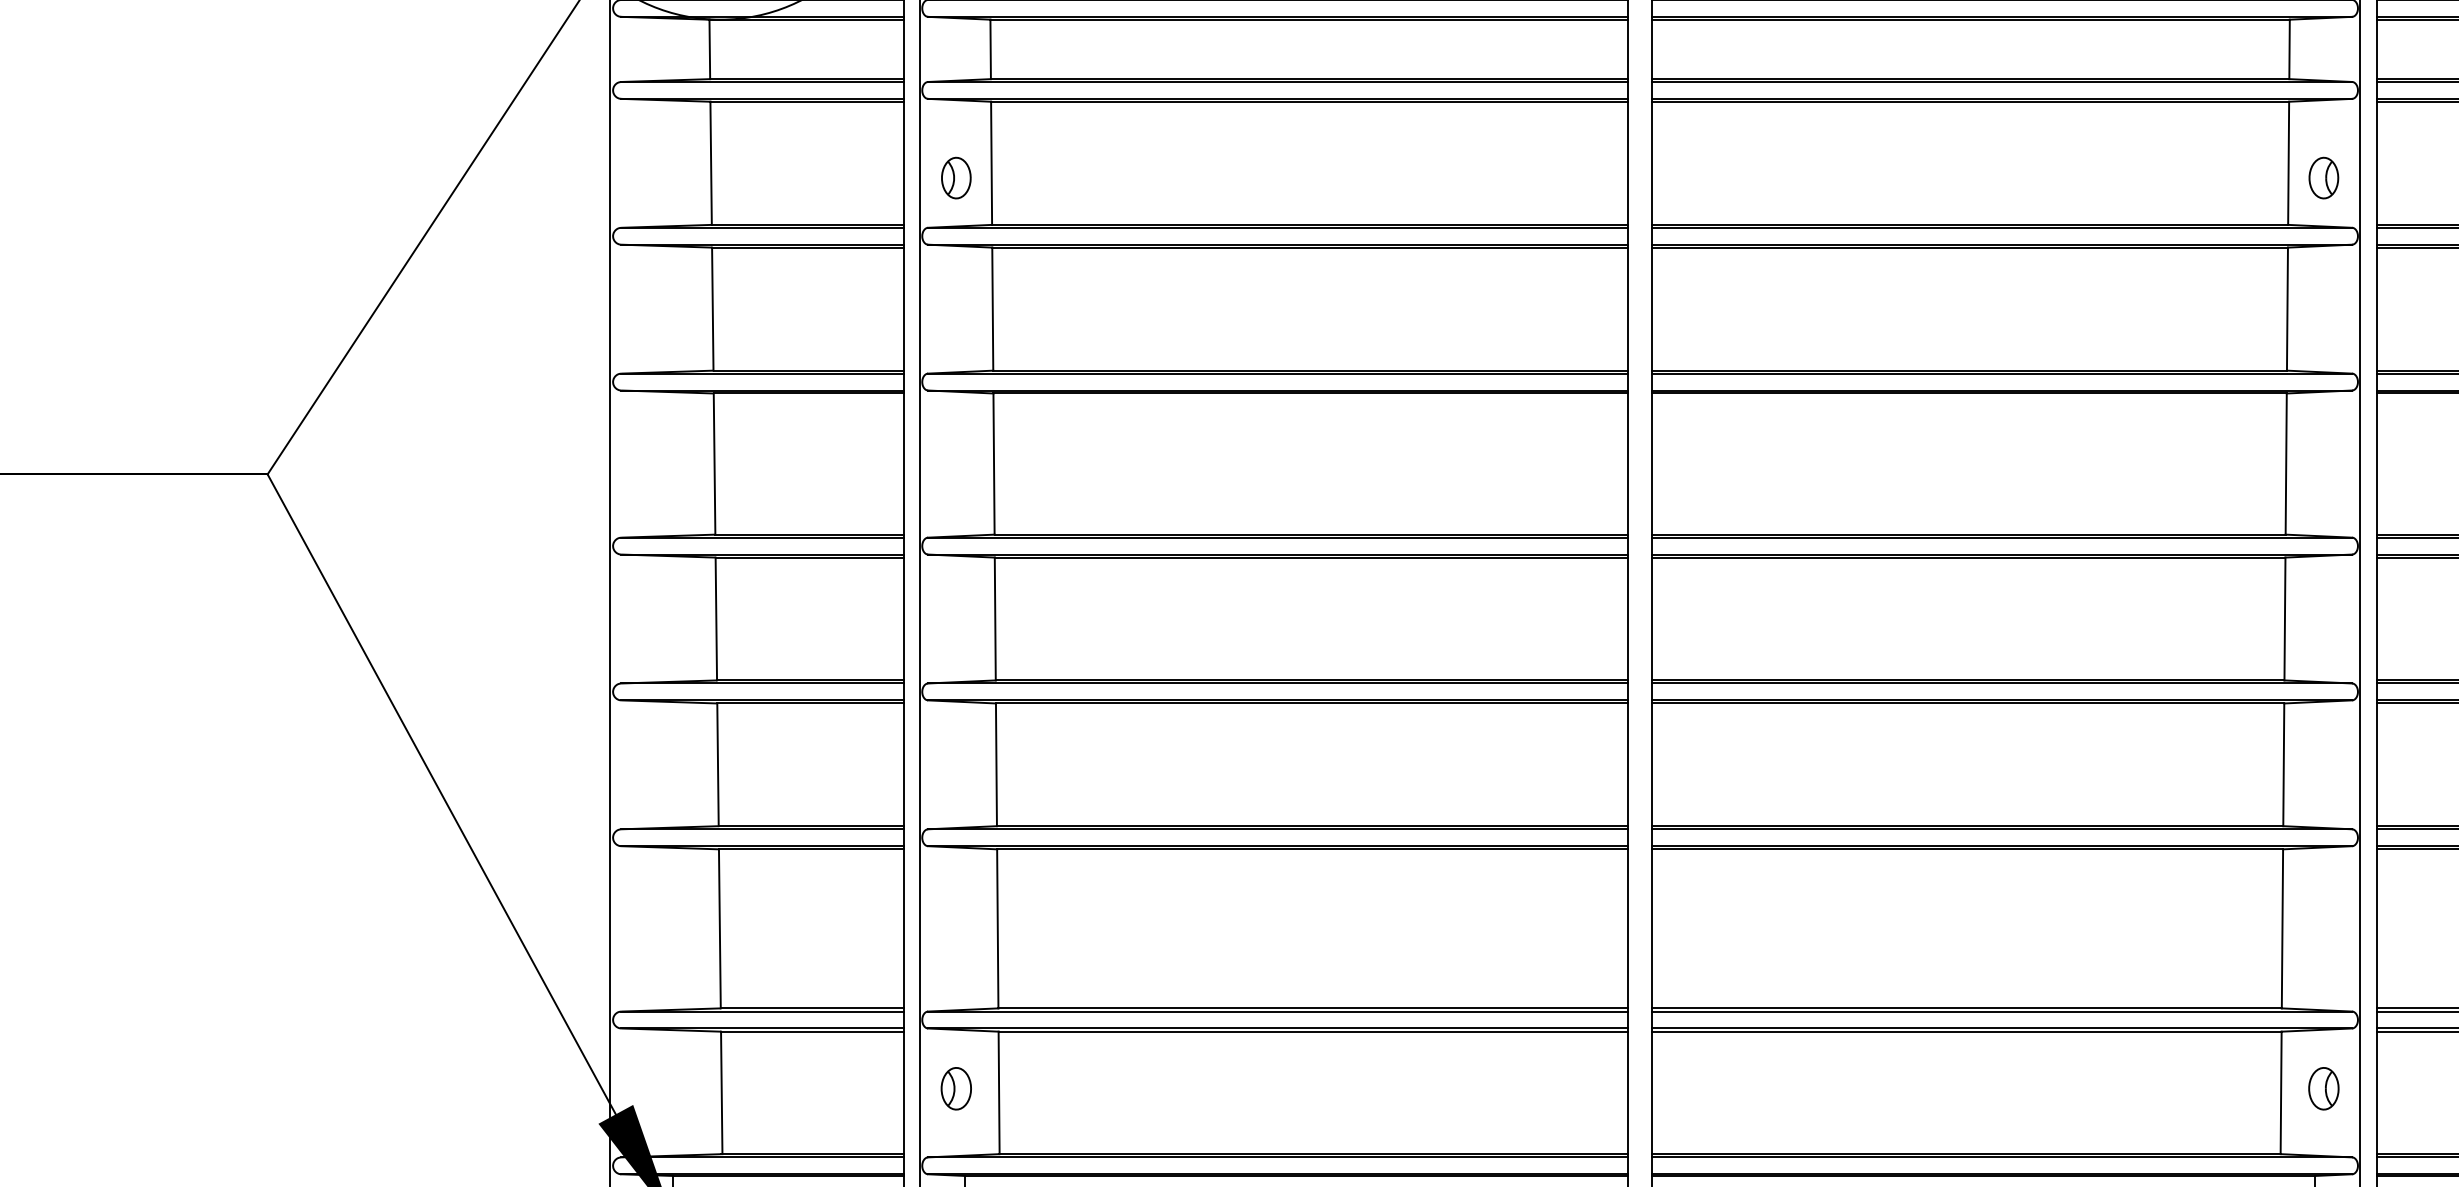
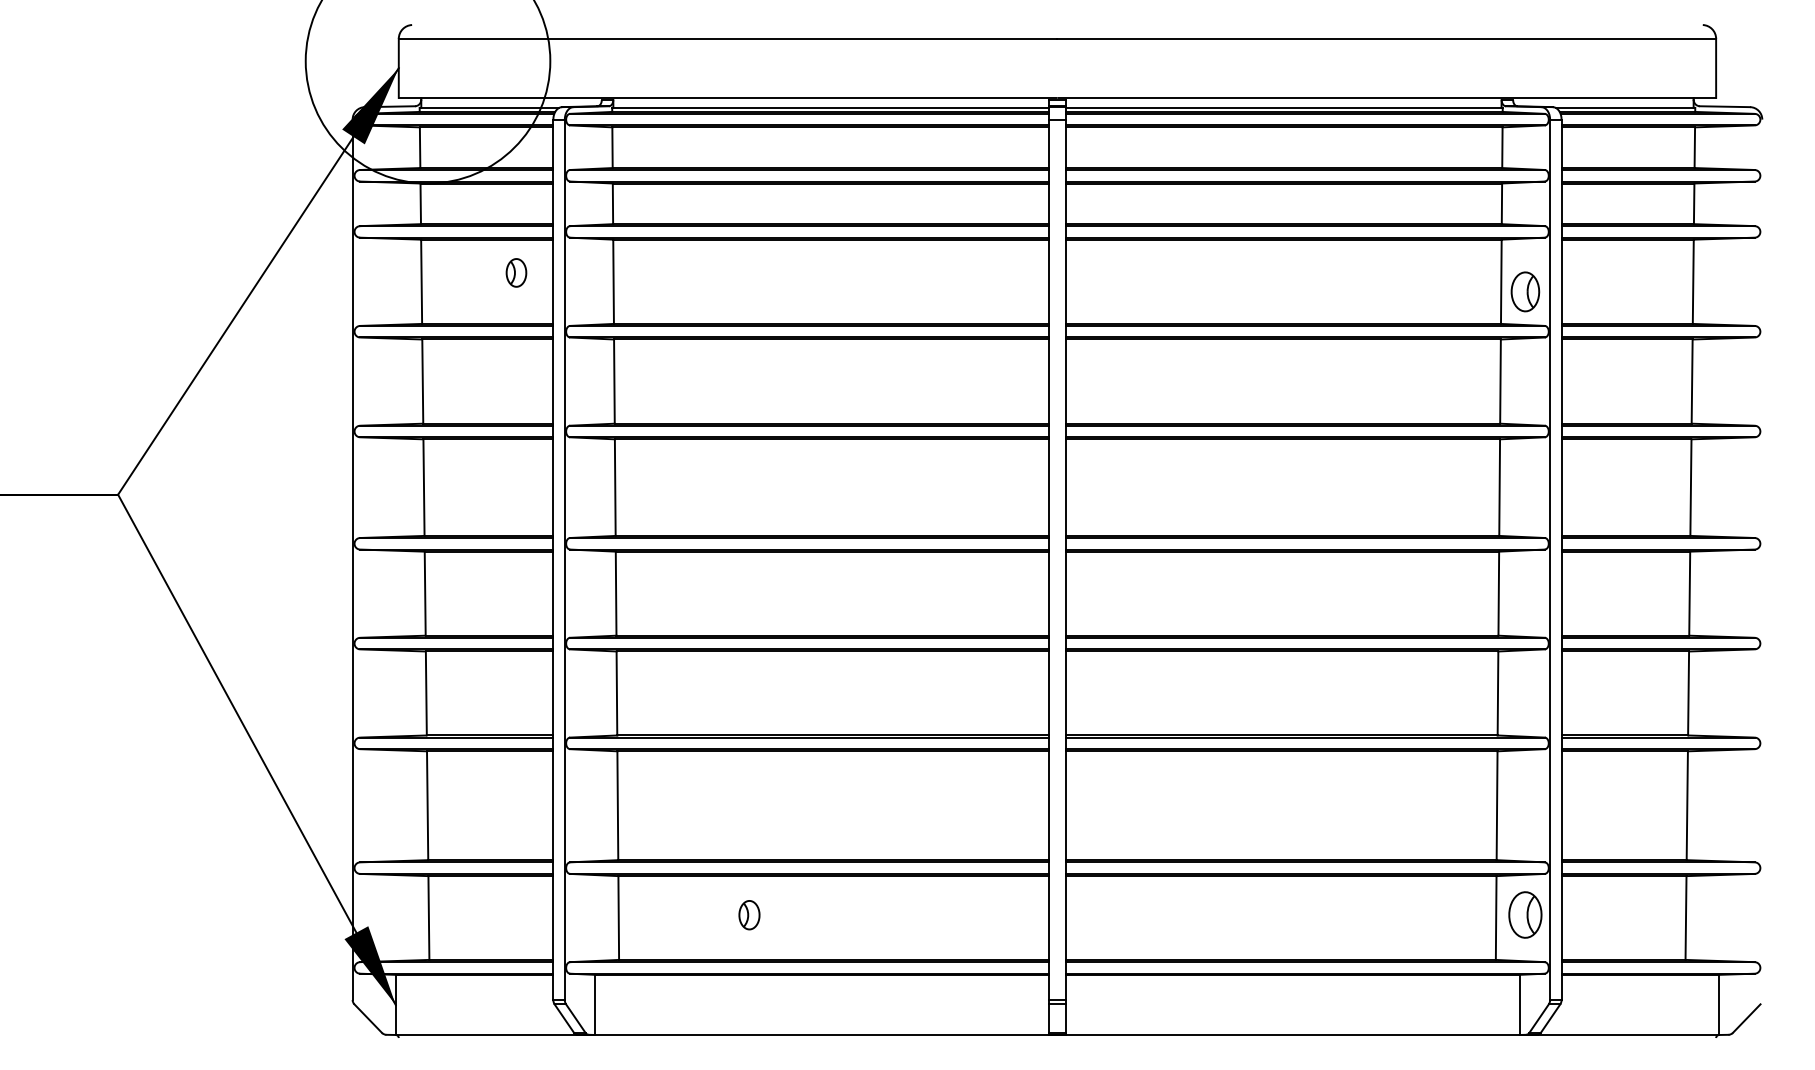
part: (956, 177) -> (516, 272), moved
part: (2323, 177) -> (1525, 291), size x1.4
part: (956, 1089) -> (749, 915), moved
part: (2323, 1089) -> (1525, 915), size x1.6

